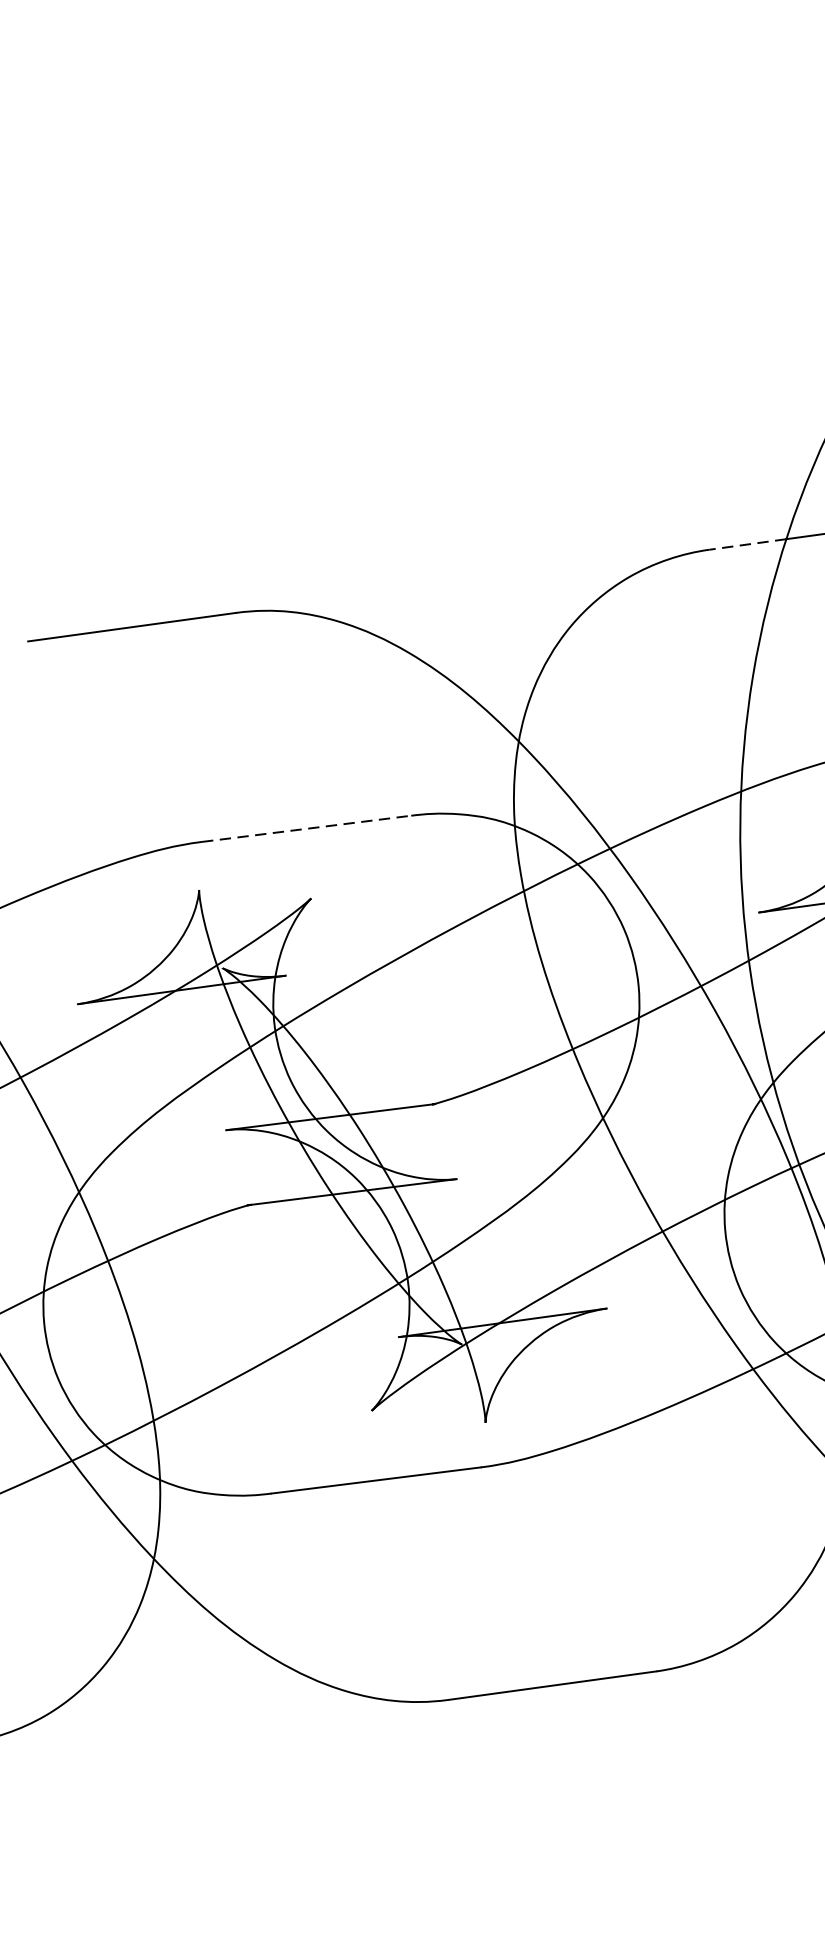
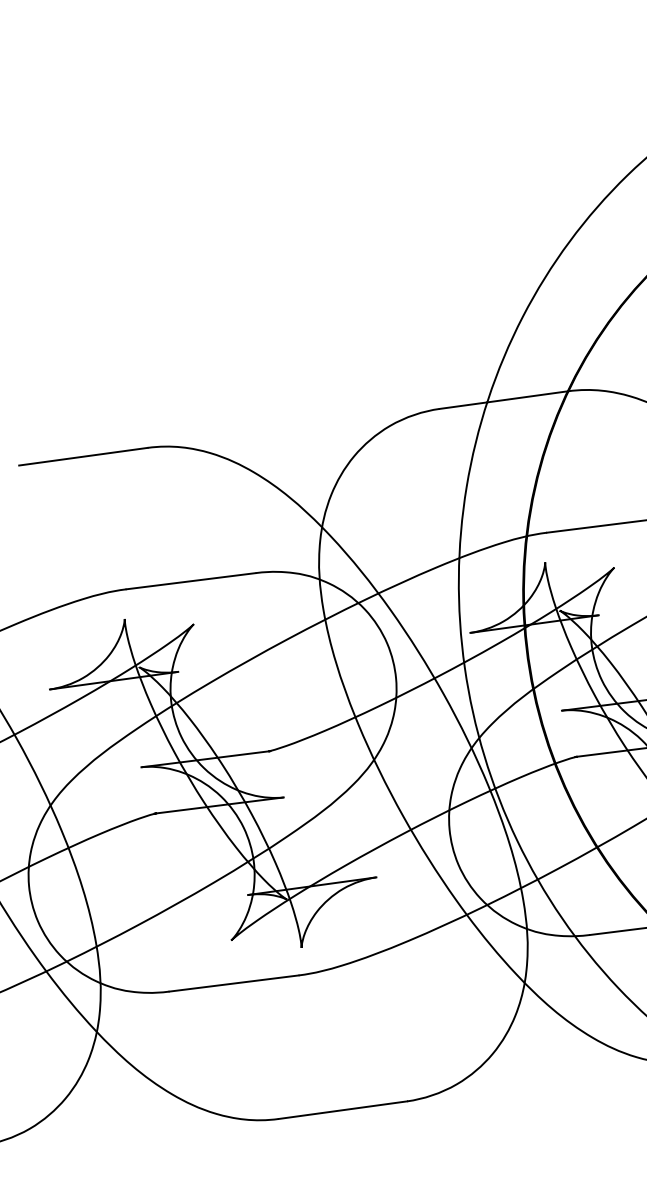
line: (747, 544) -> (463, 405), dashed -> solid
line: (307, 829) -> (191, 581), dashed -> solid

